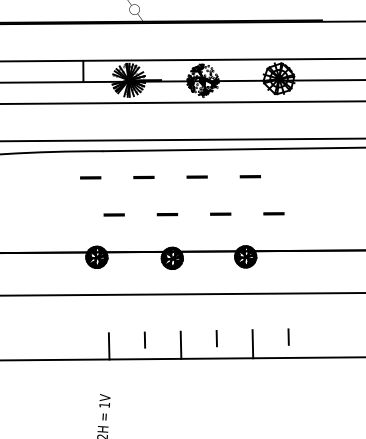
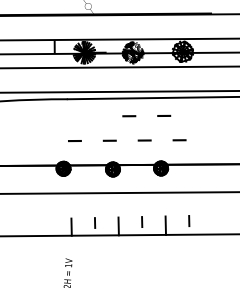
line: (90, 177) -> (59, 116), removed
line: (144, 177) -> (94, 116), removed

